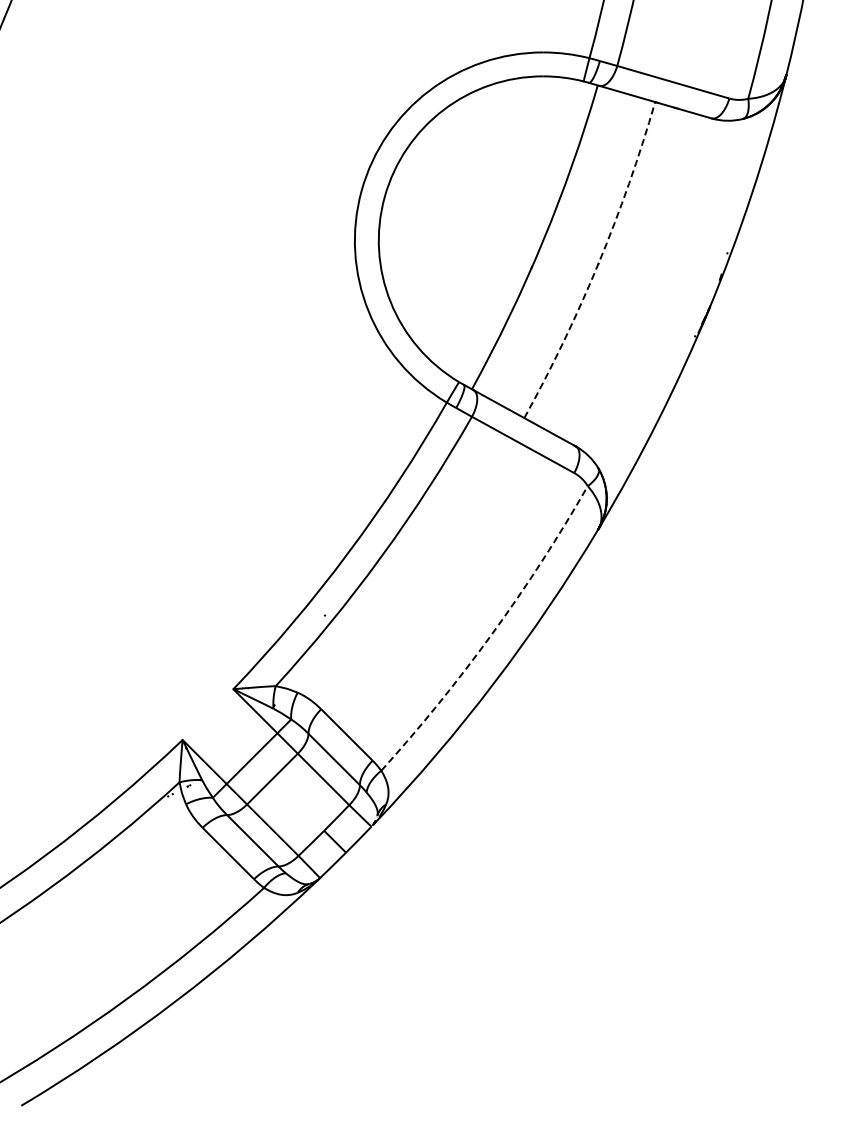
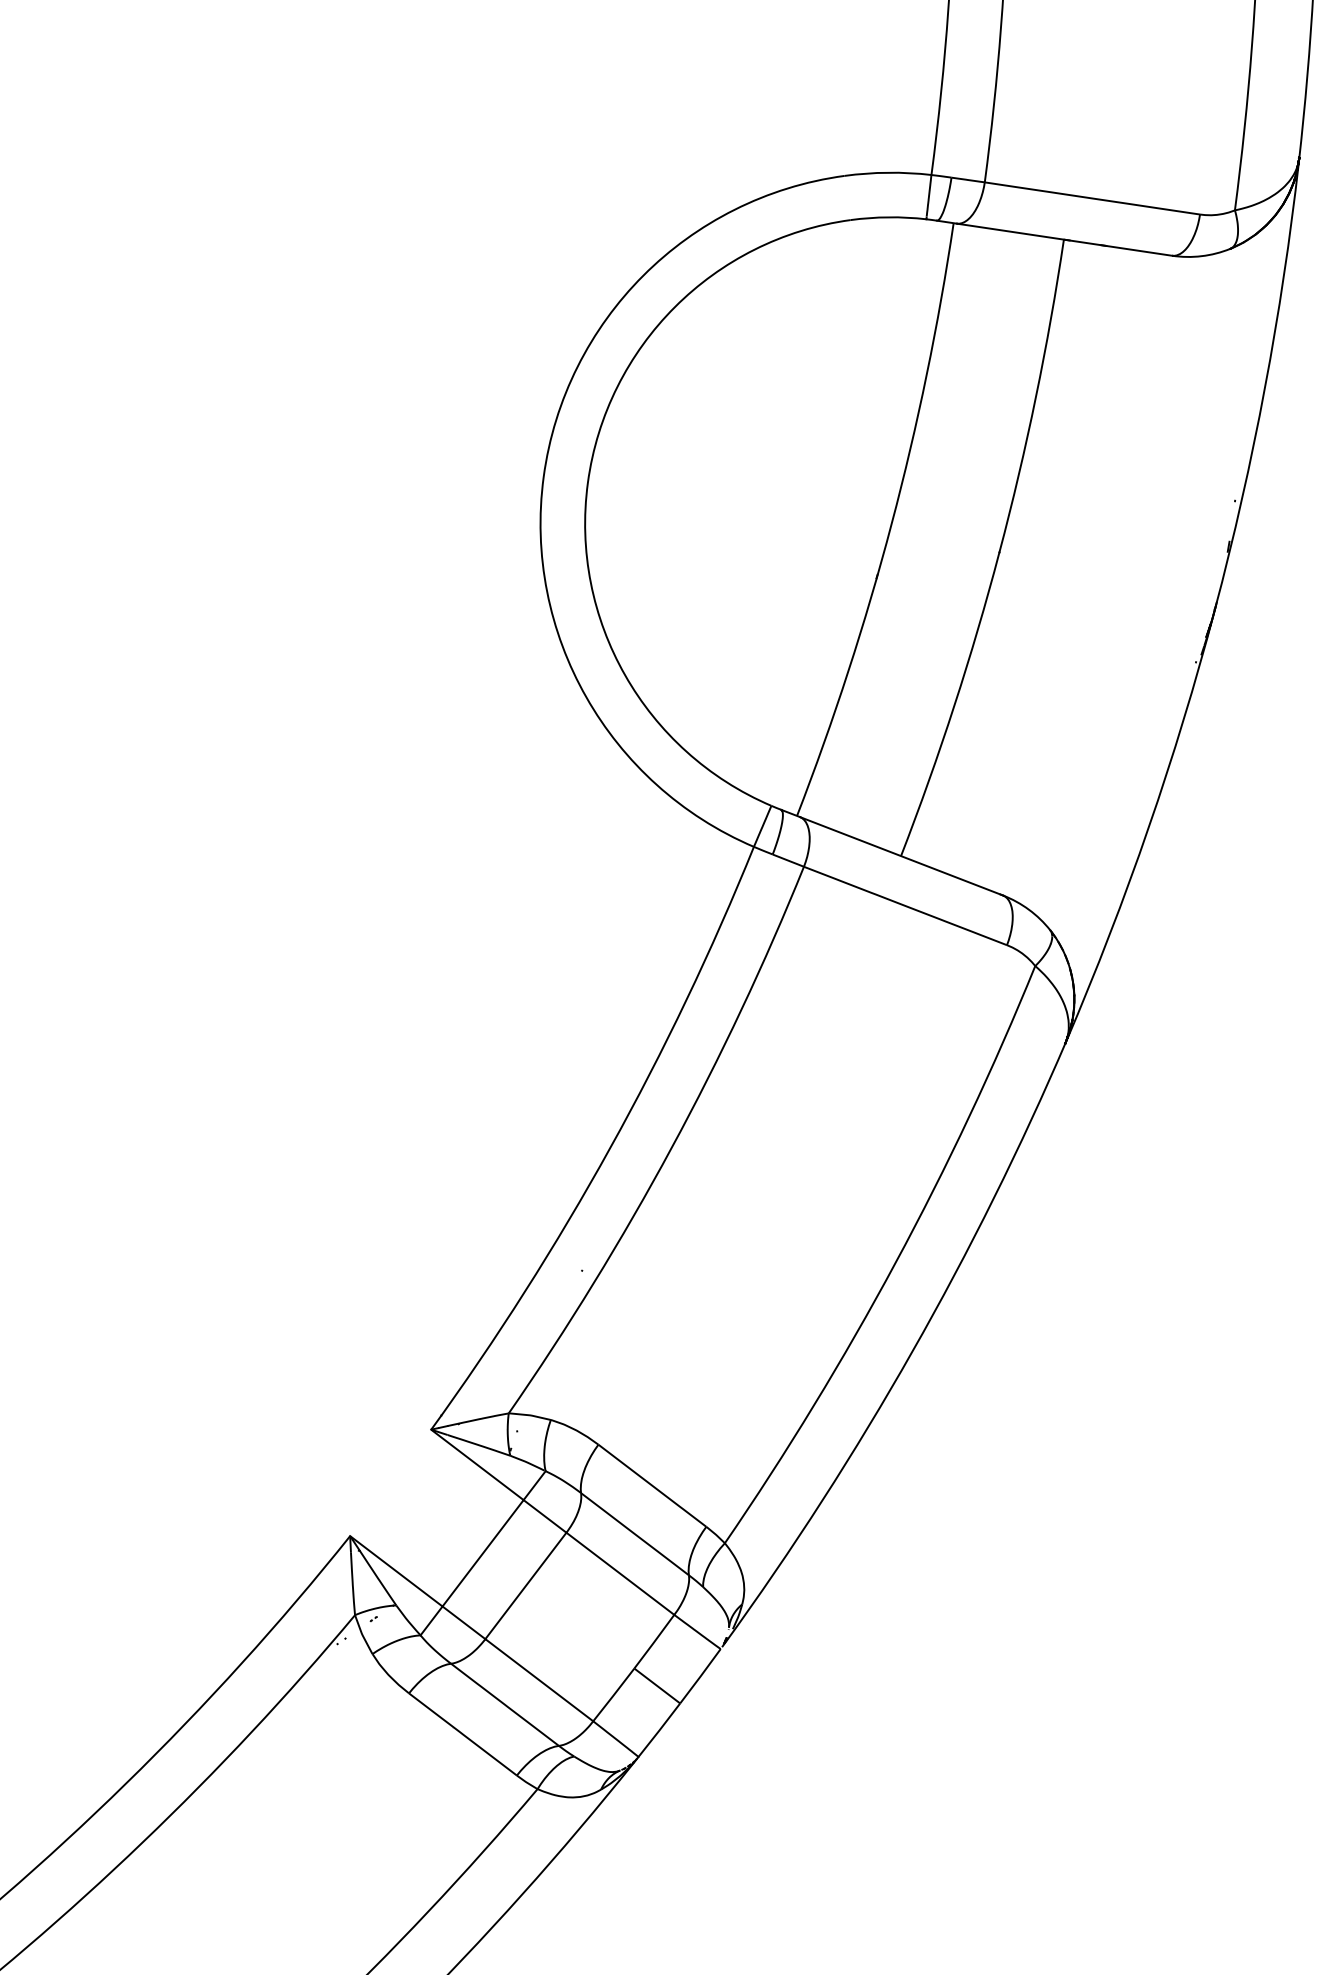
arc: (598, 263) -> (999, 551), dashed -> solid
arc: (492, 633) -> (896, 1261), dashed -> solid

